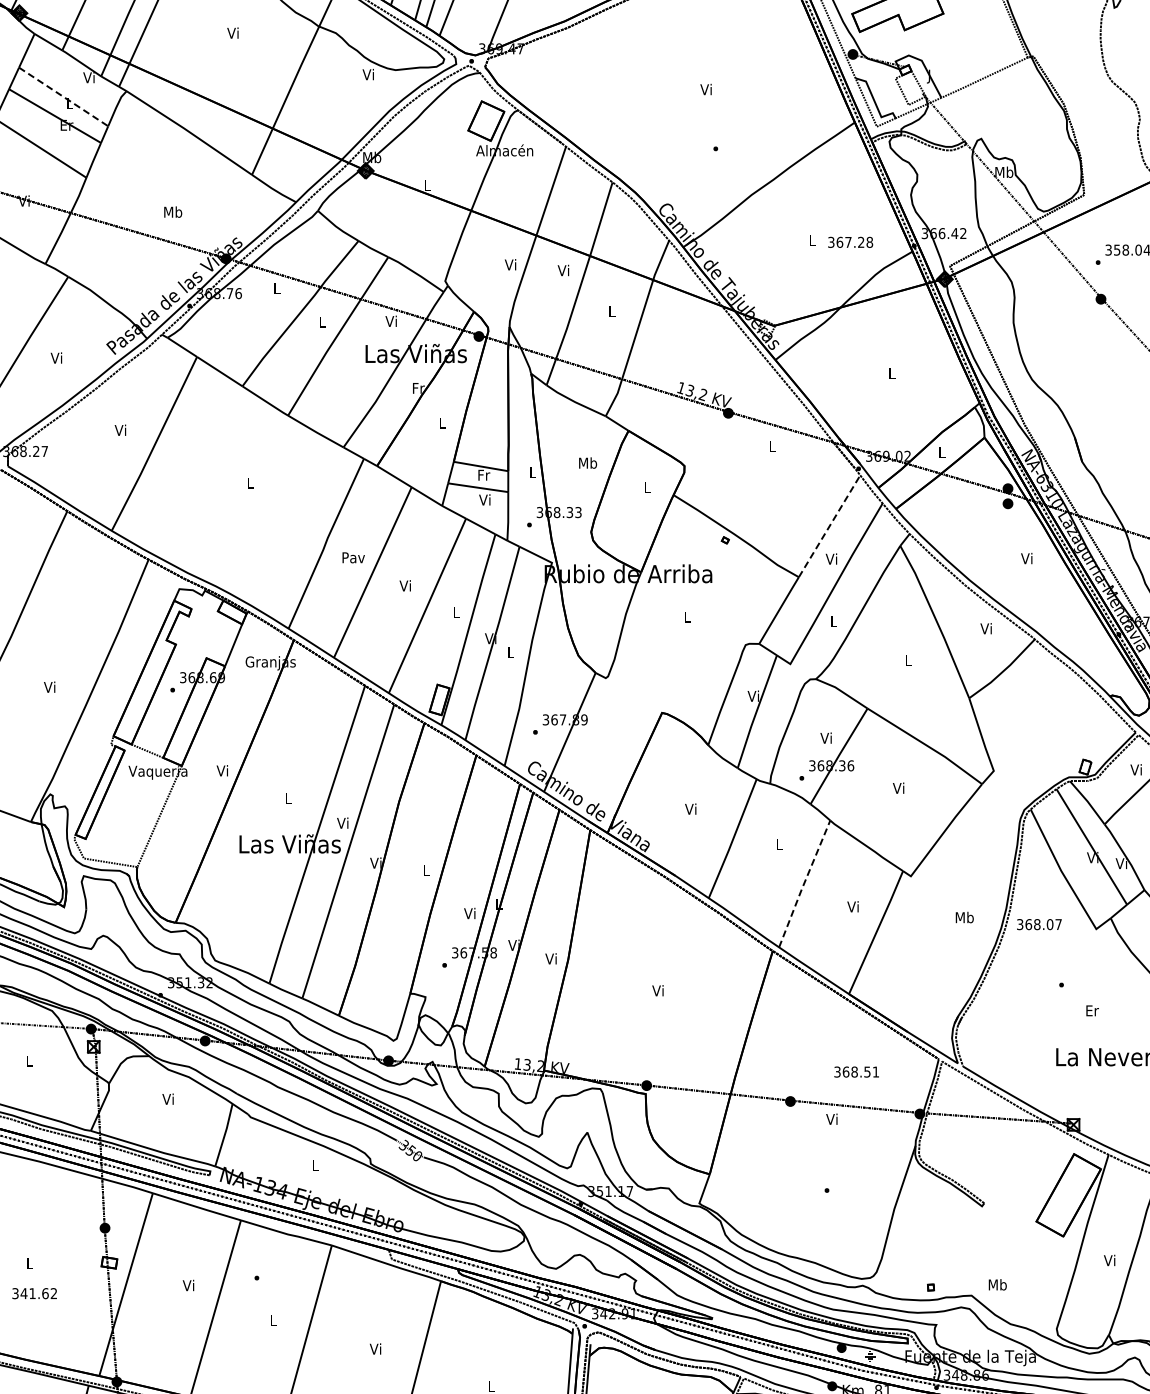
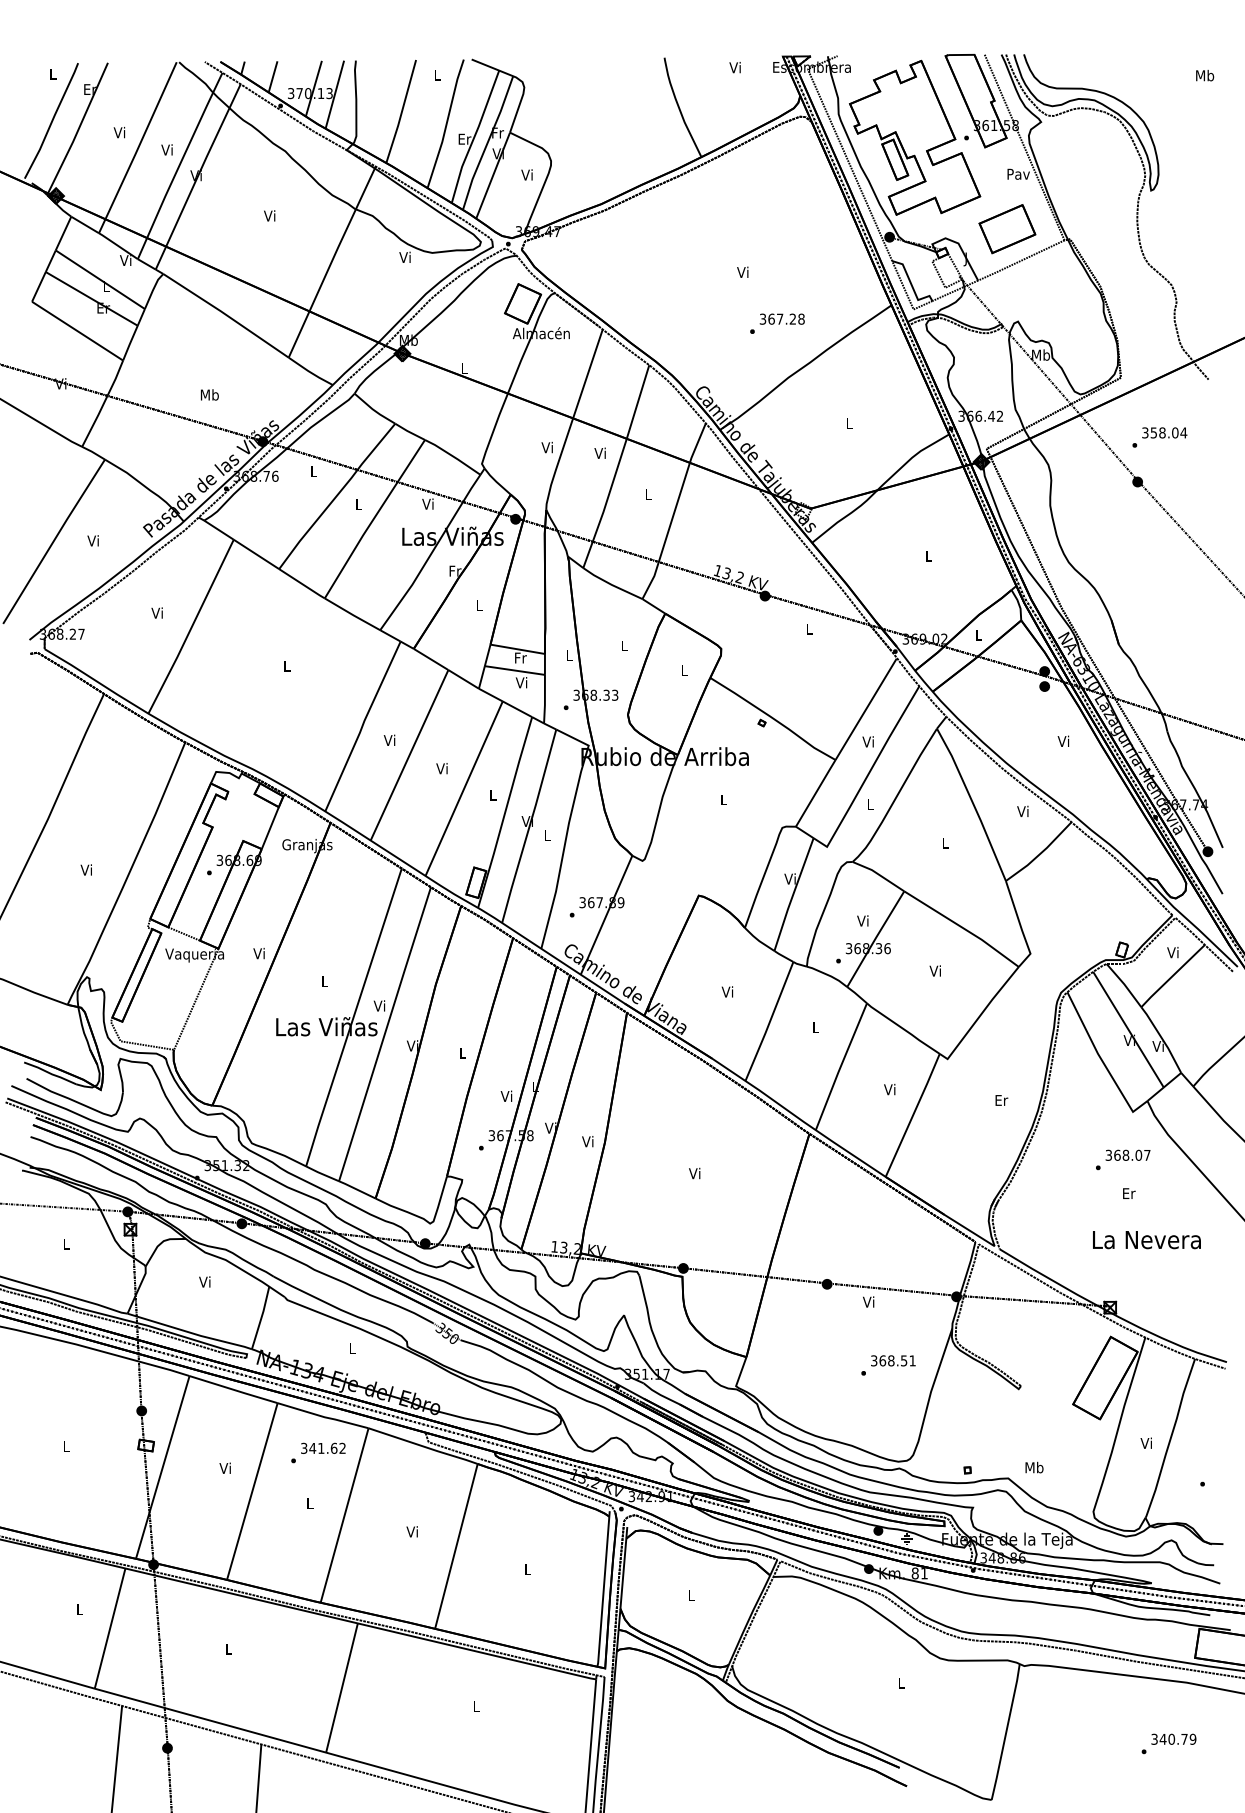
part: (970, 46) -> (1007, 229), added
line: (63, 97) -> (100, 280), dashed -> solid
text: (849, 241) -> (781, 318), moved
text: (587, 462) -> (624, 645), Mb -> L
line: (829, 526) -> (866, 709), dashed -> solid
text: (353, 557) -> (390, 740), Pav -> Vi
line: (803, 884) -> (840, 1067), dashed -> solid
text: (964, 917) -> (1001, 1100), Mb -> Er
text: (1038, 923) -> (1127, 1154), moved
text: (856, 1071) -> (893, 1360), moved
text: (34, 1292) -> (323, 1447), moved

